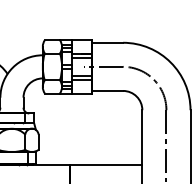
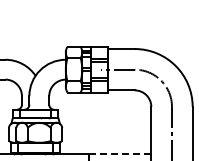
line: (106, 165) -> (120, 154), solid -> dashed

